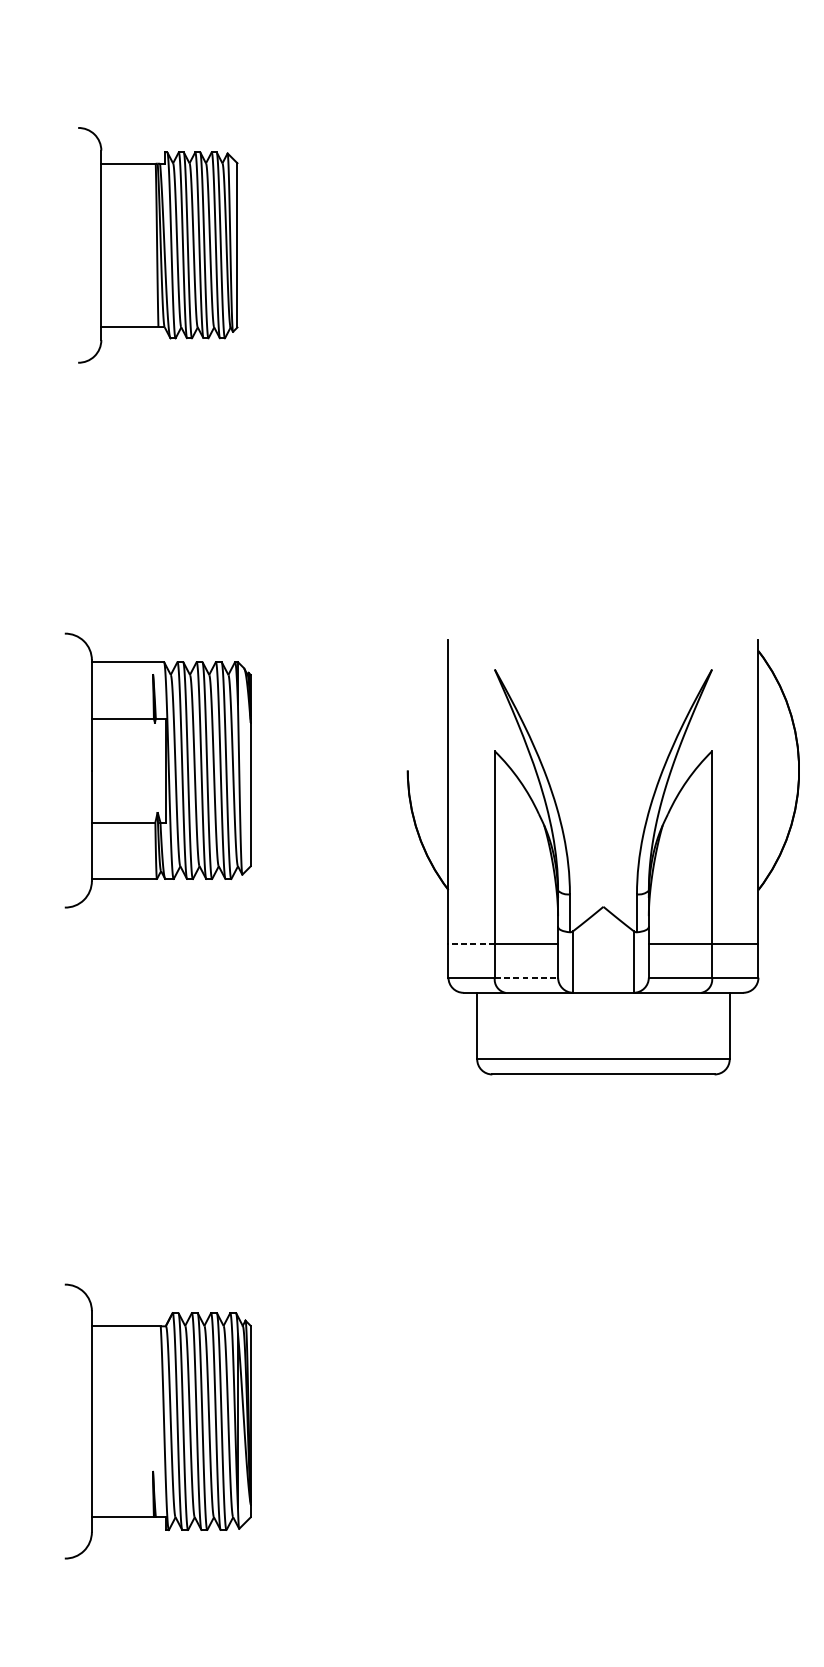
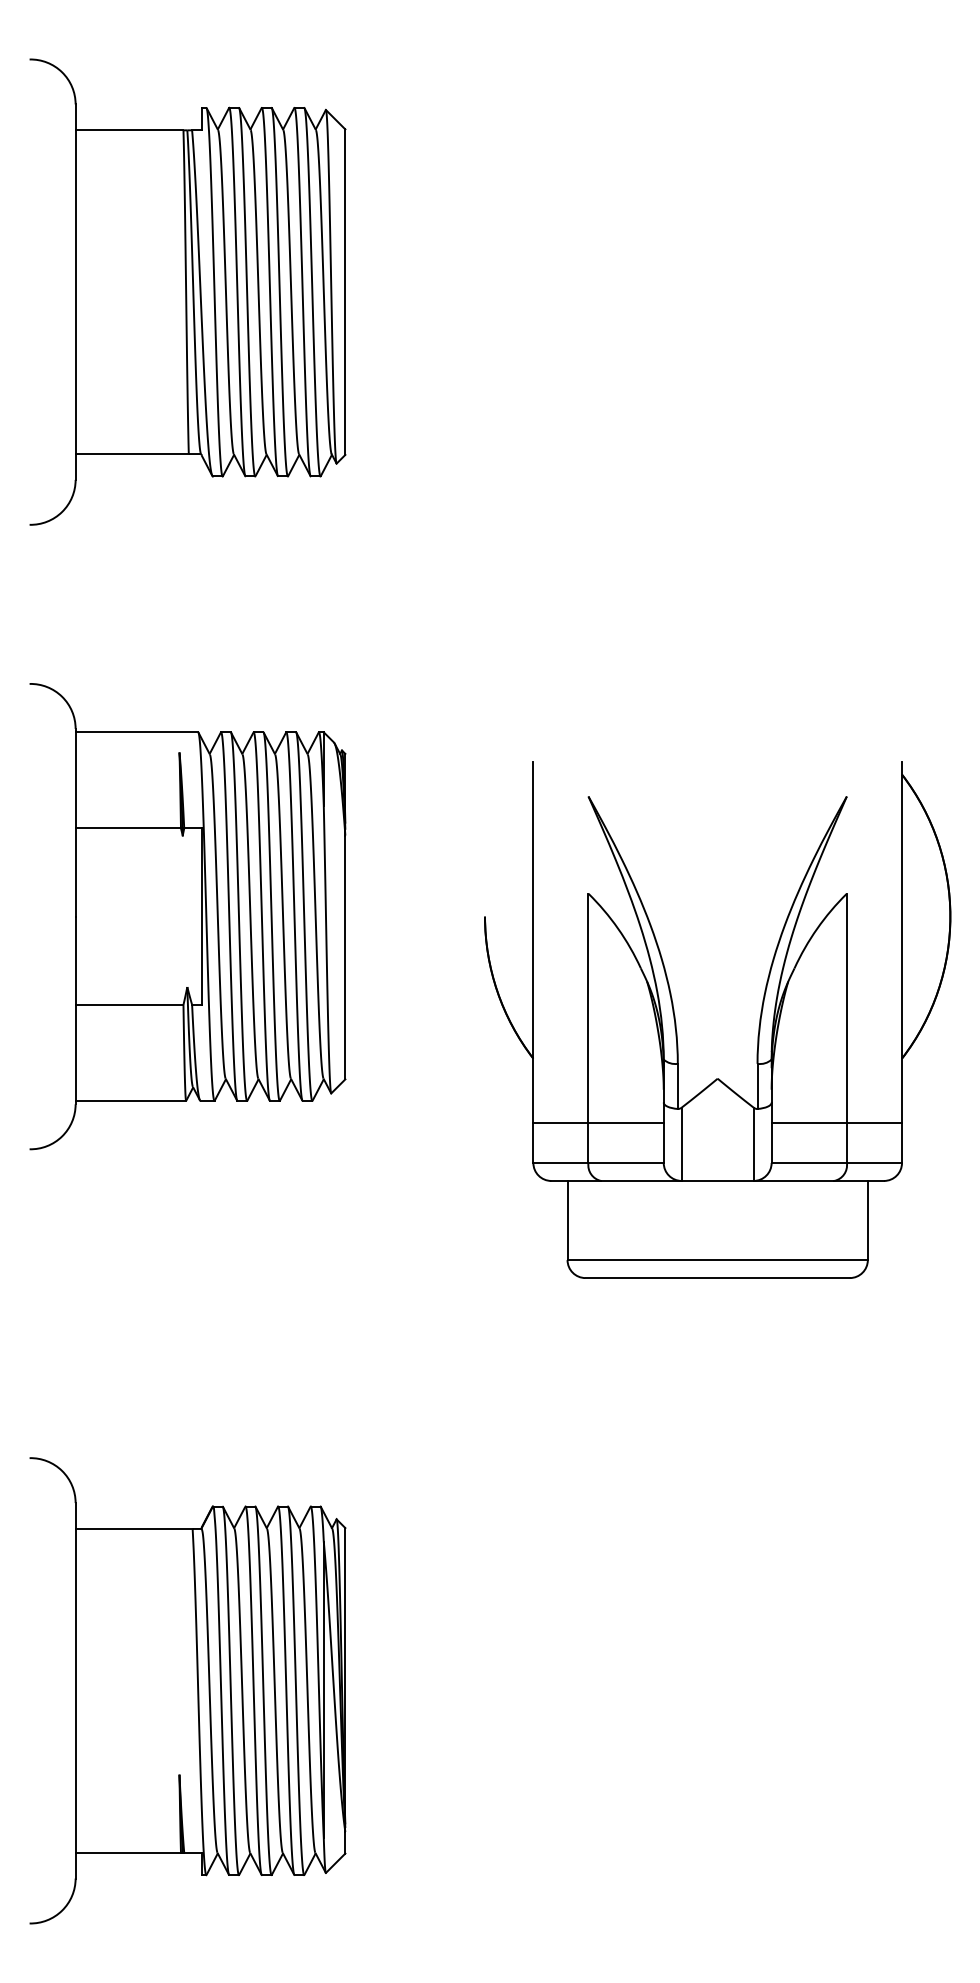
part: (157, 244) -> (187, 291), size x1.67
part: (157, 770) -> (187, 916), size x1.43
line: (471, 944) -> (560, 1123), dashed -> solid
line: (526, 977) -> (626, 1162), dashed -> solid
part: (157, 1421) -> (187, 1690), size x1.43

